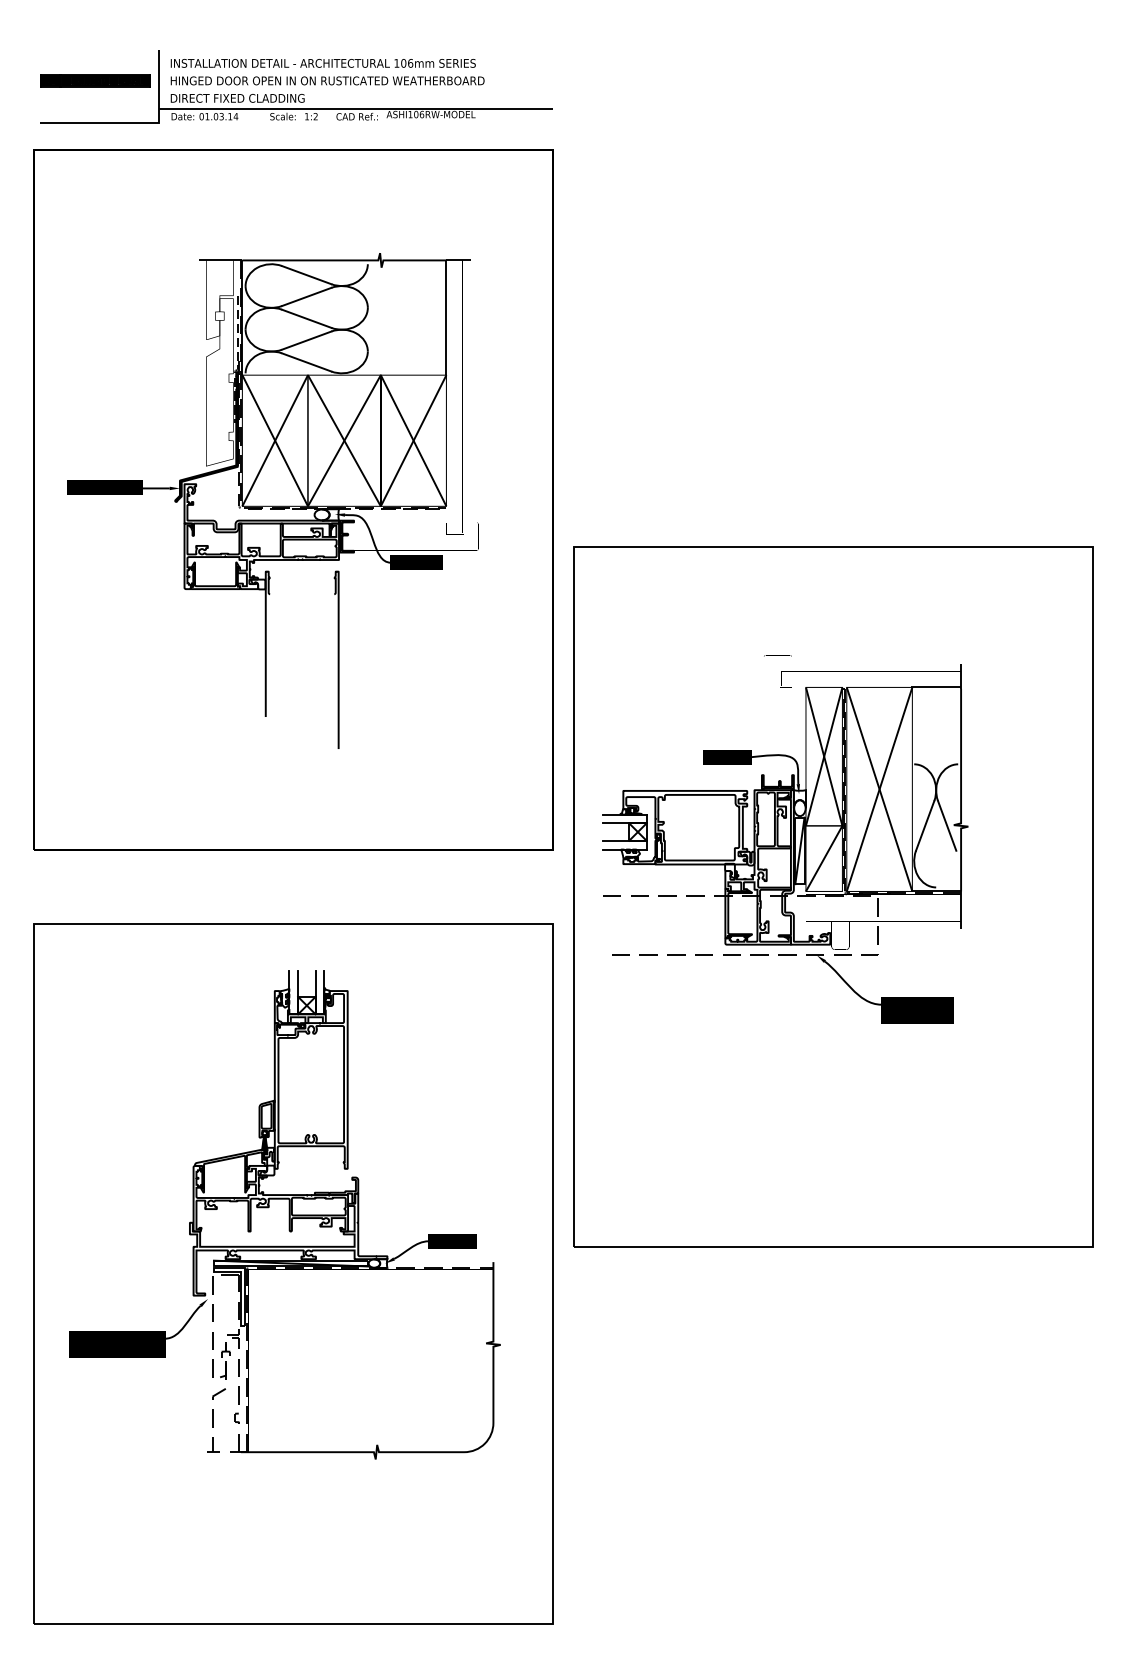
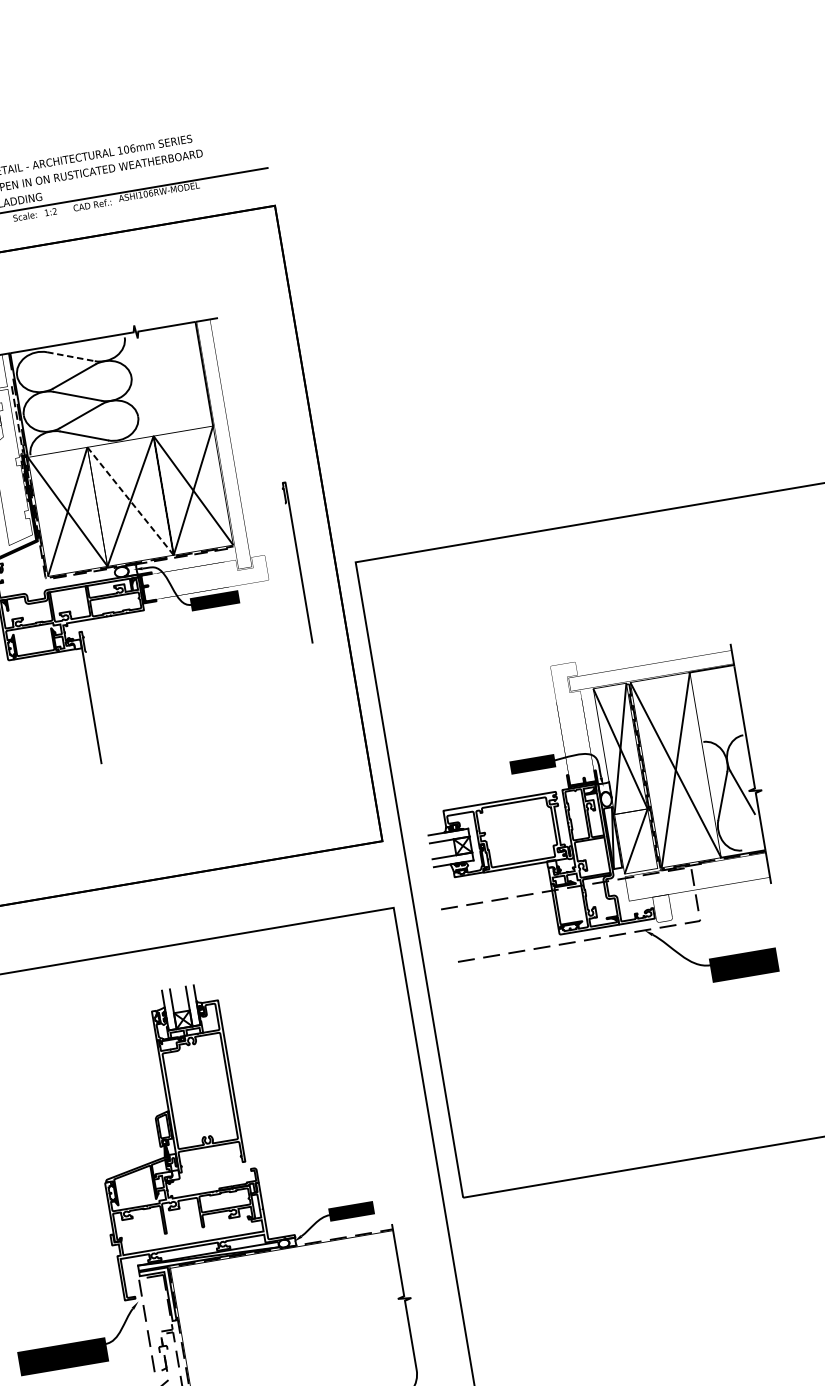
line: (307, 275) -> (71, 356), solid -> dashed
line: (344, 441) -> (130, 501), solid -> dashed
curve: (337, 659) -> (297, 562), moved
part: (785, 839) -> (598, 830), moved

